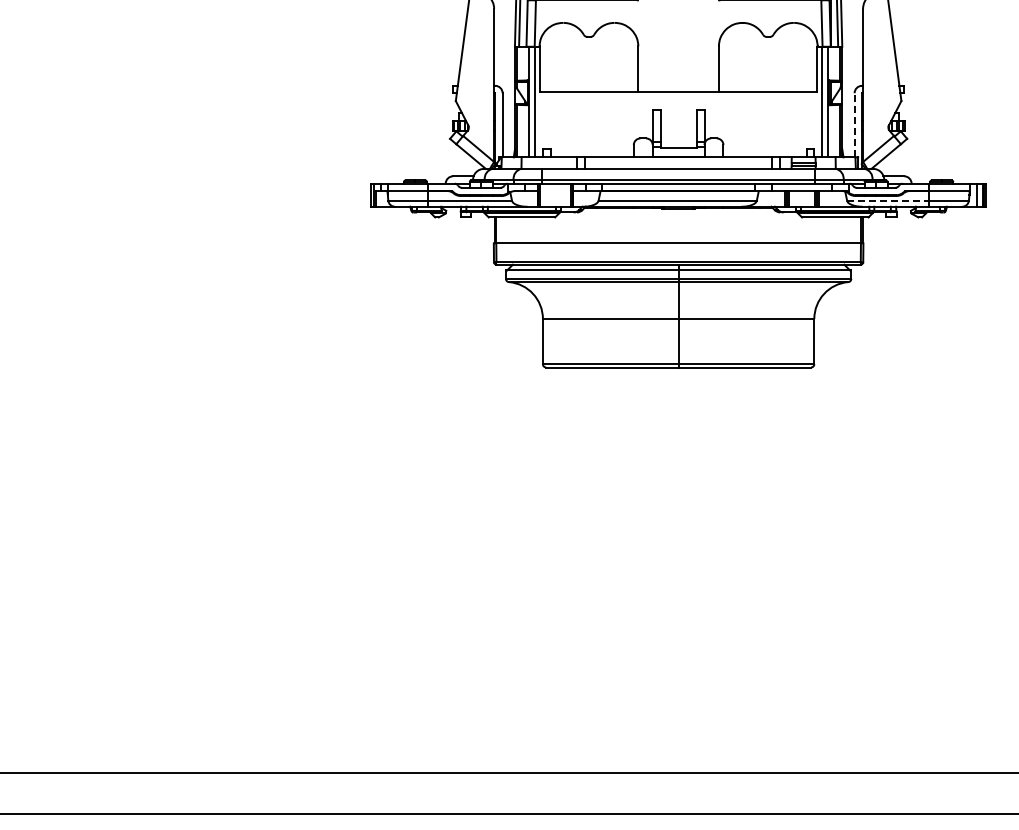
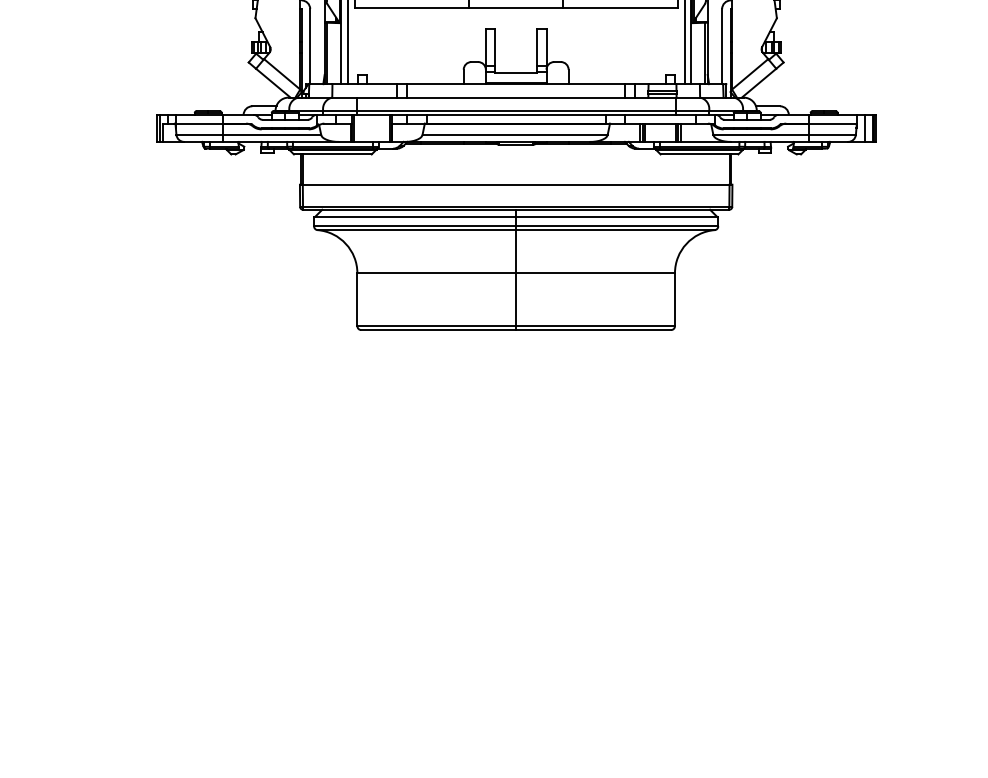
line: (854, 124) -> (721, 45), dashed -> solid
line: (887, 200) -> (760, 134), dashed -> solid

